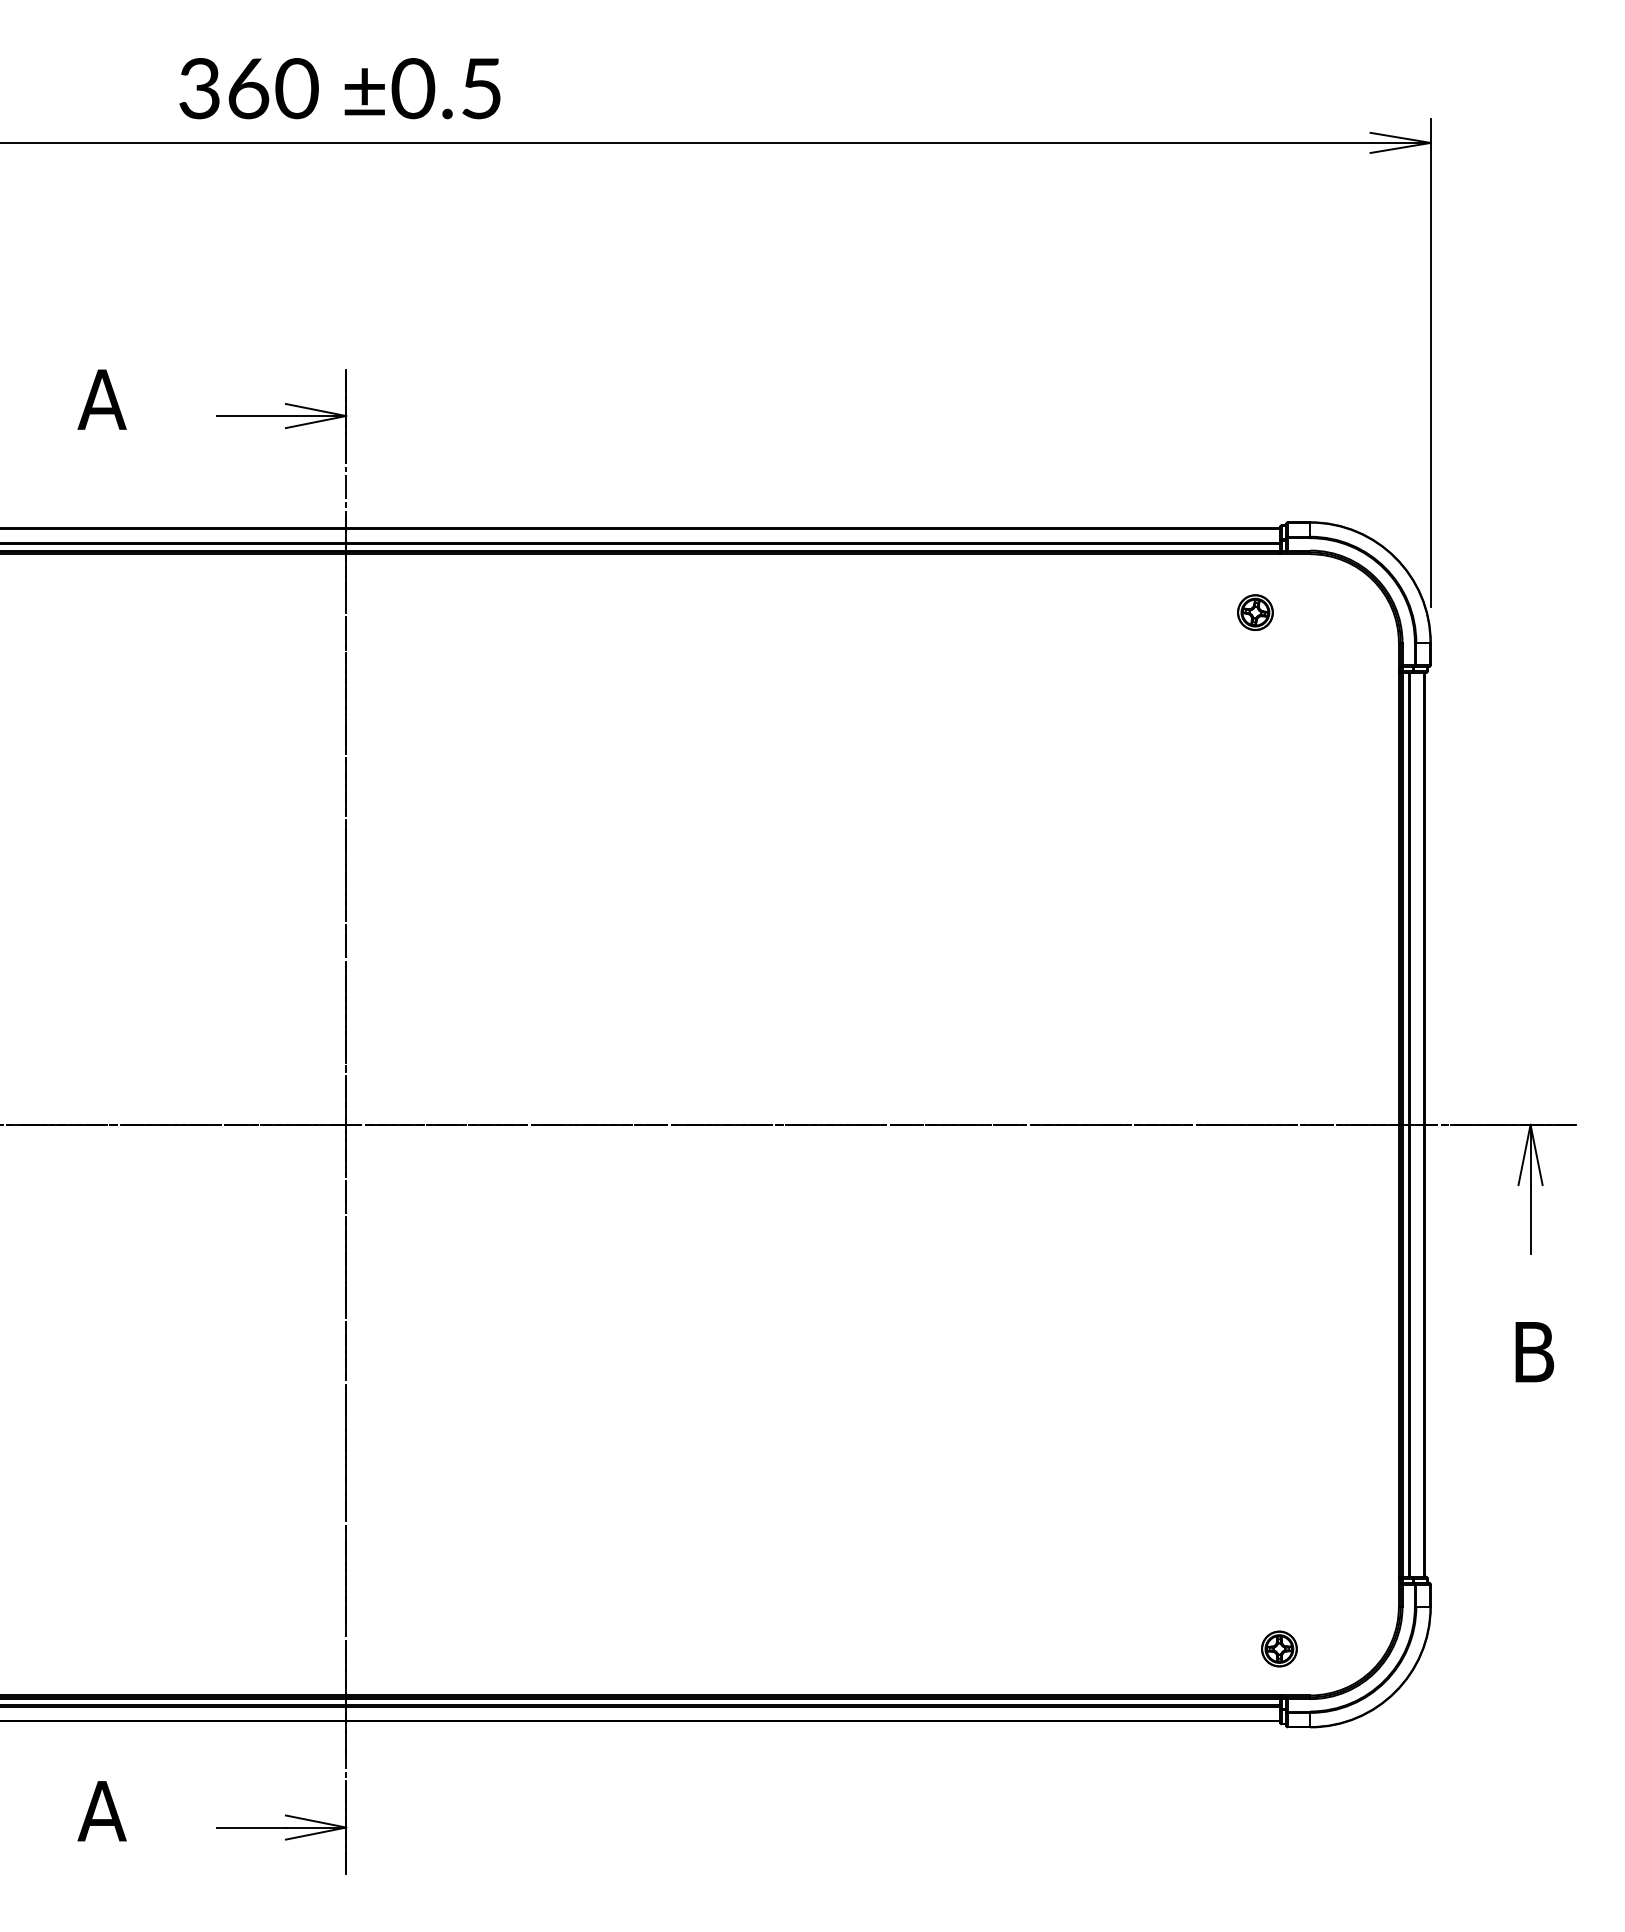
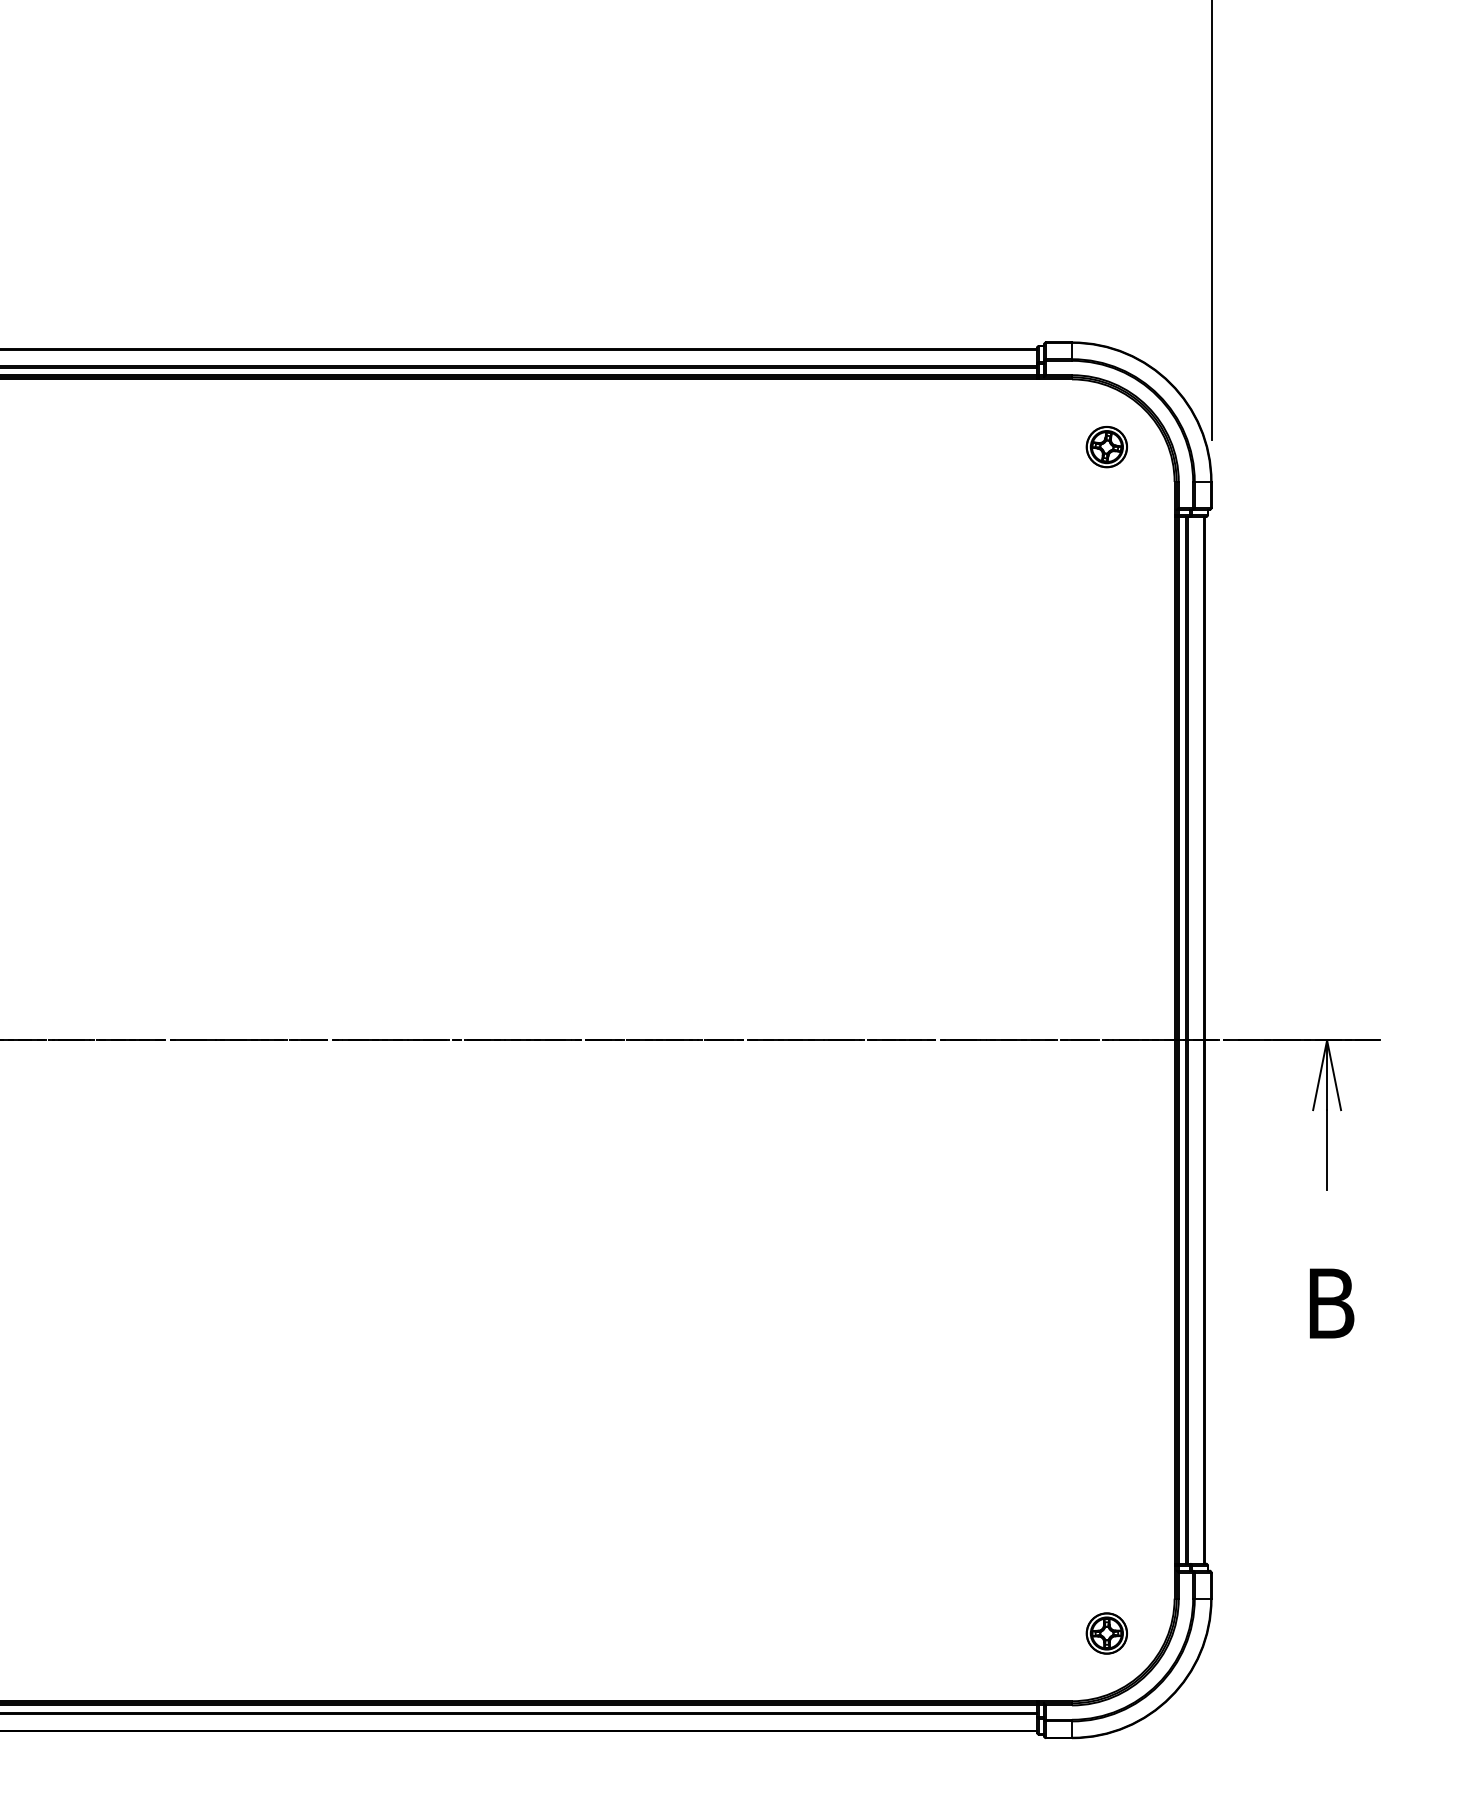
part: (1255, 612) -> (1106, 446), moved
part: (1279, 1648) -> (1106, 1632), moved

